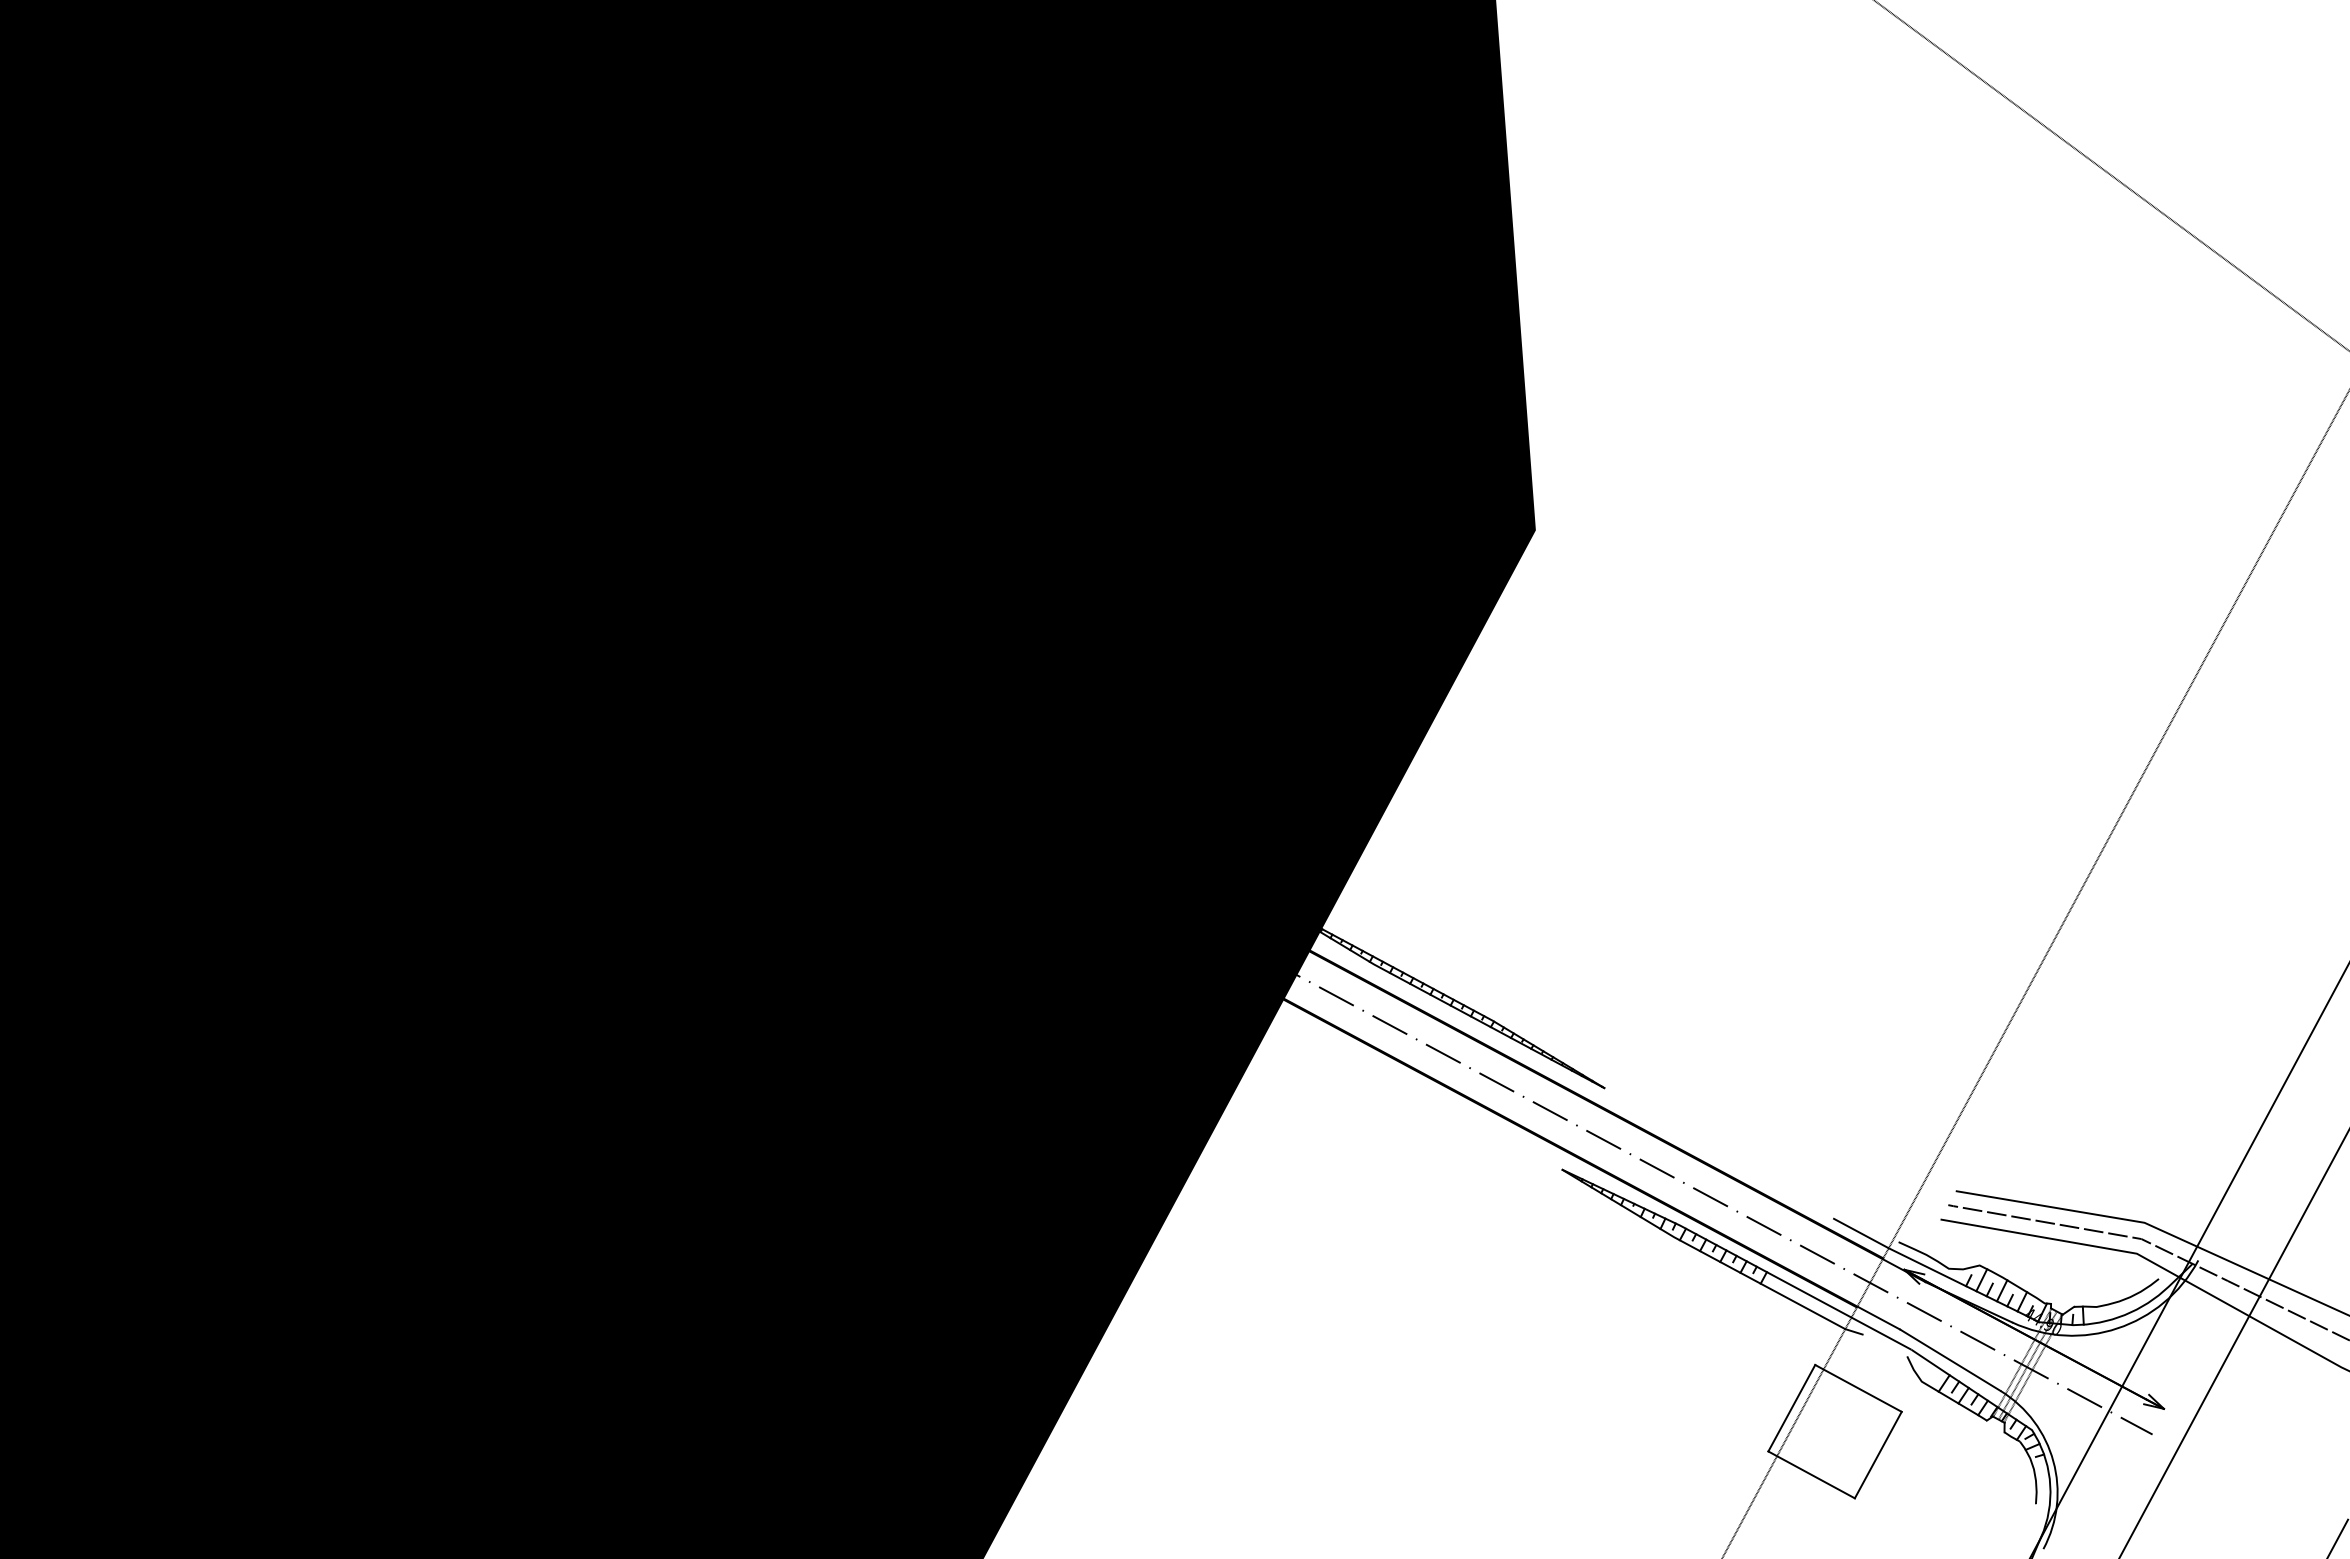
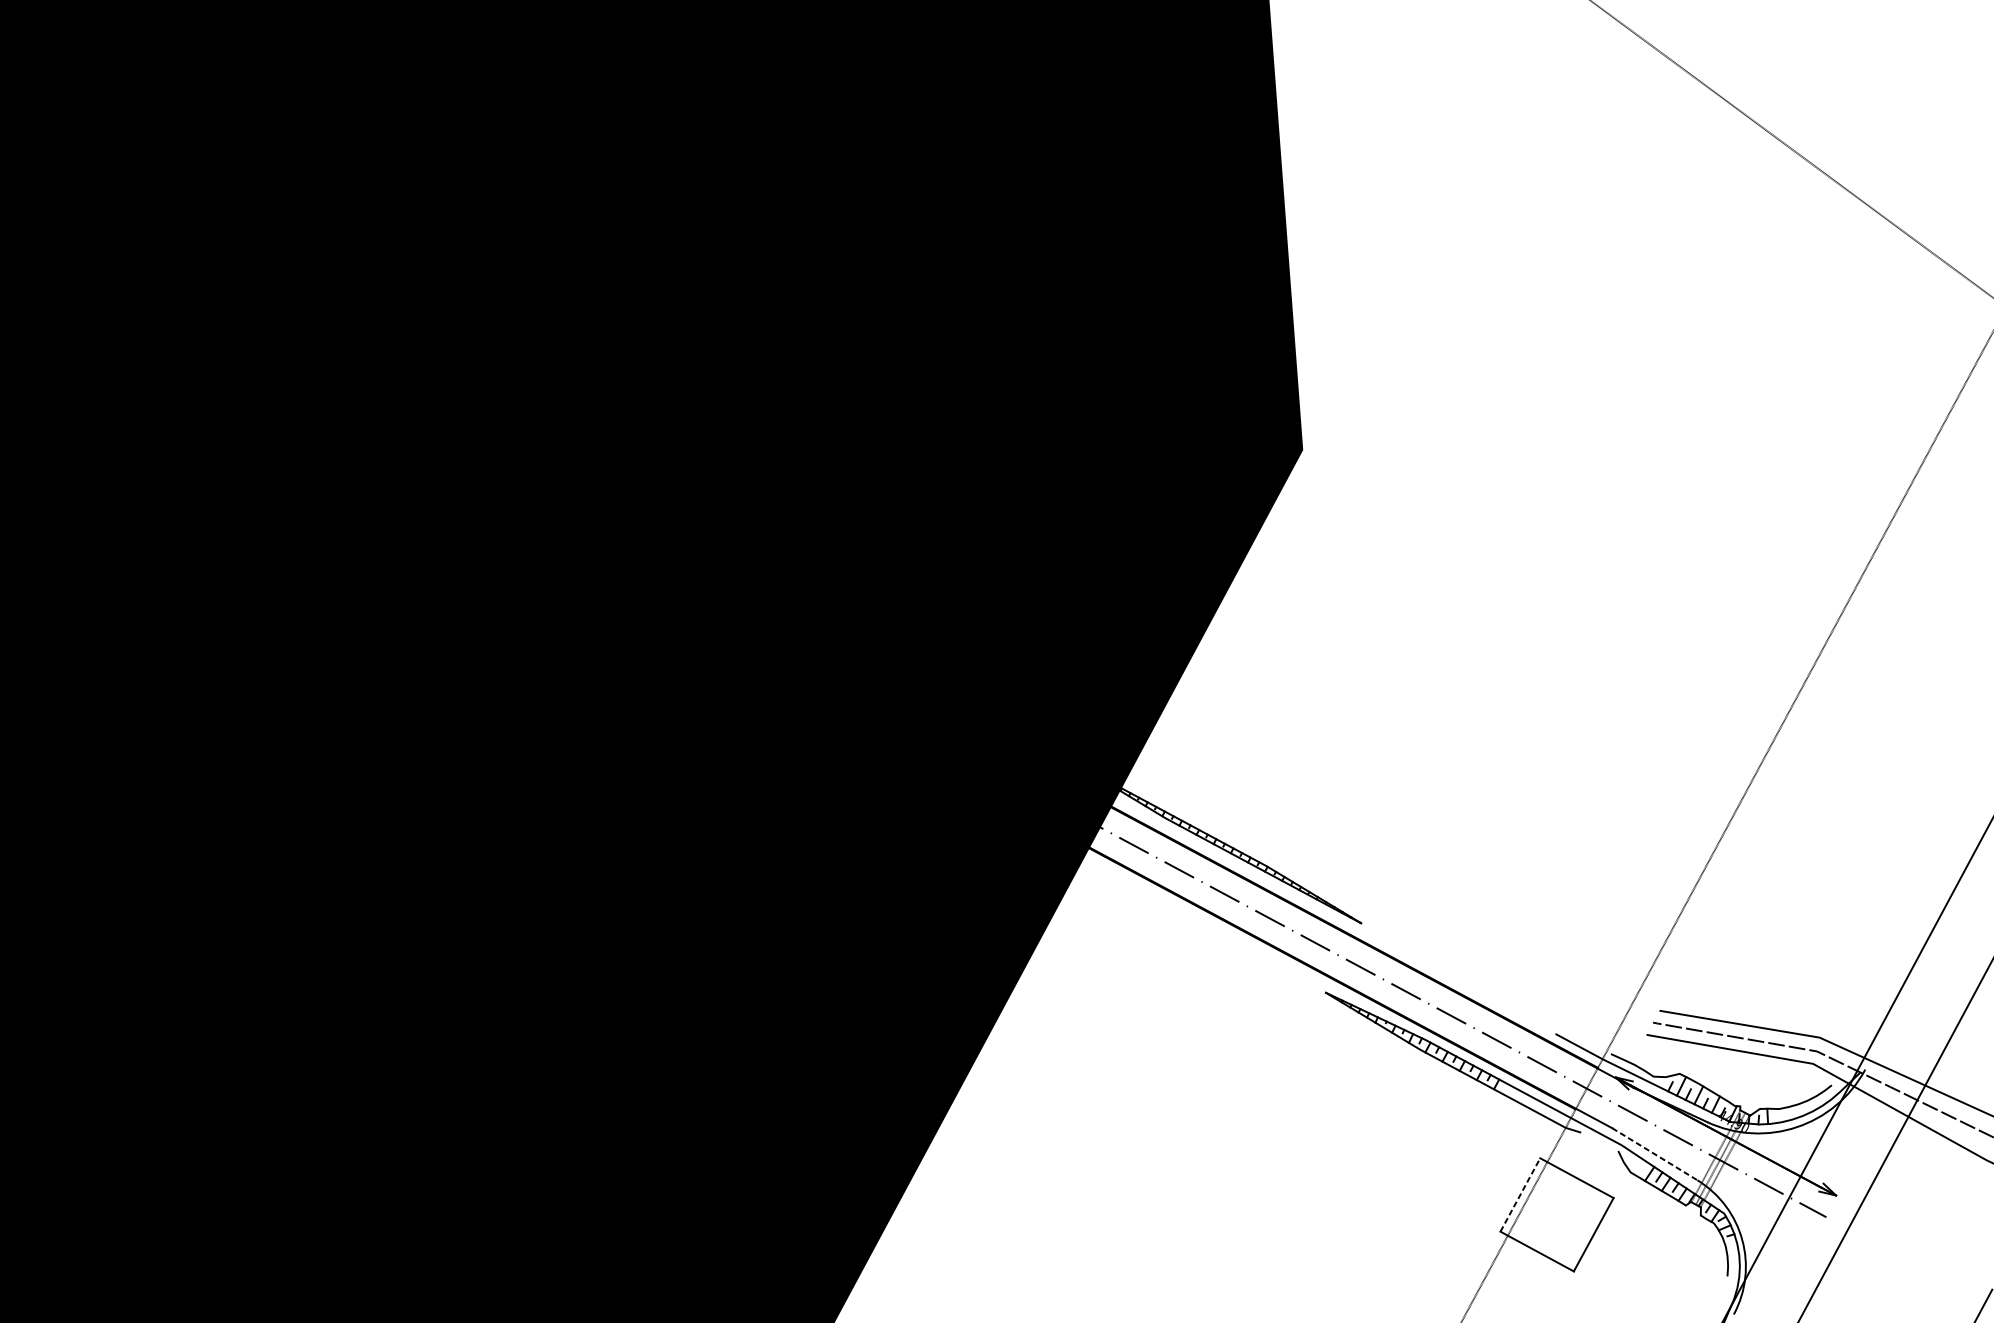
line: (1950, 1360) -> (1655, 1154), solid -> dashed
line: (1792, 1407) -> (1520, 1194), solid -> dashed

